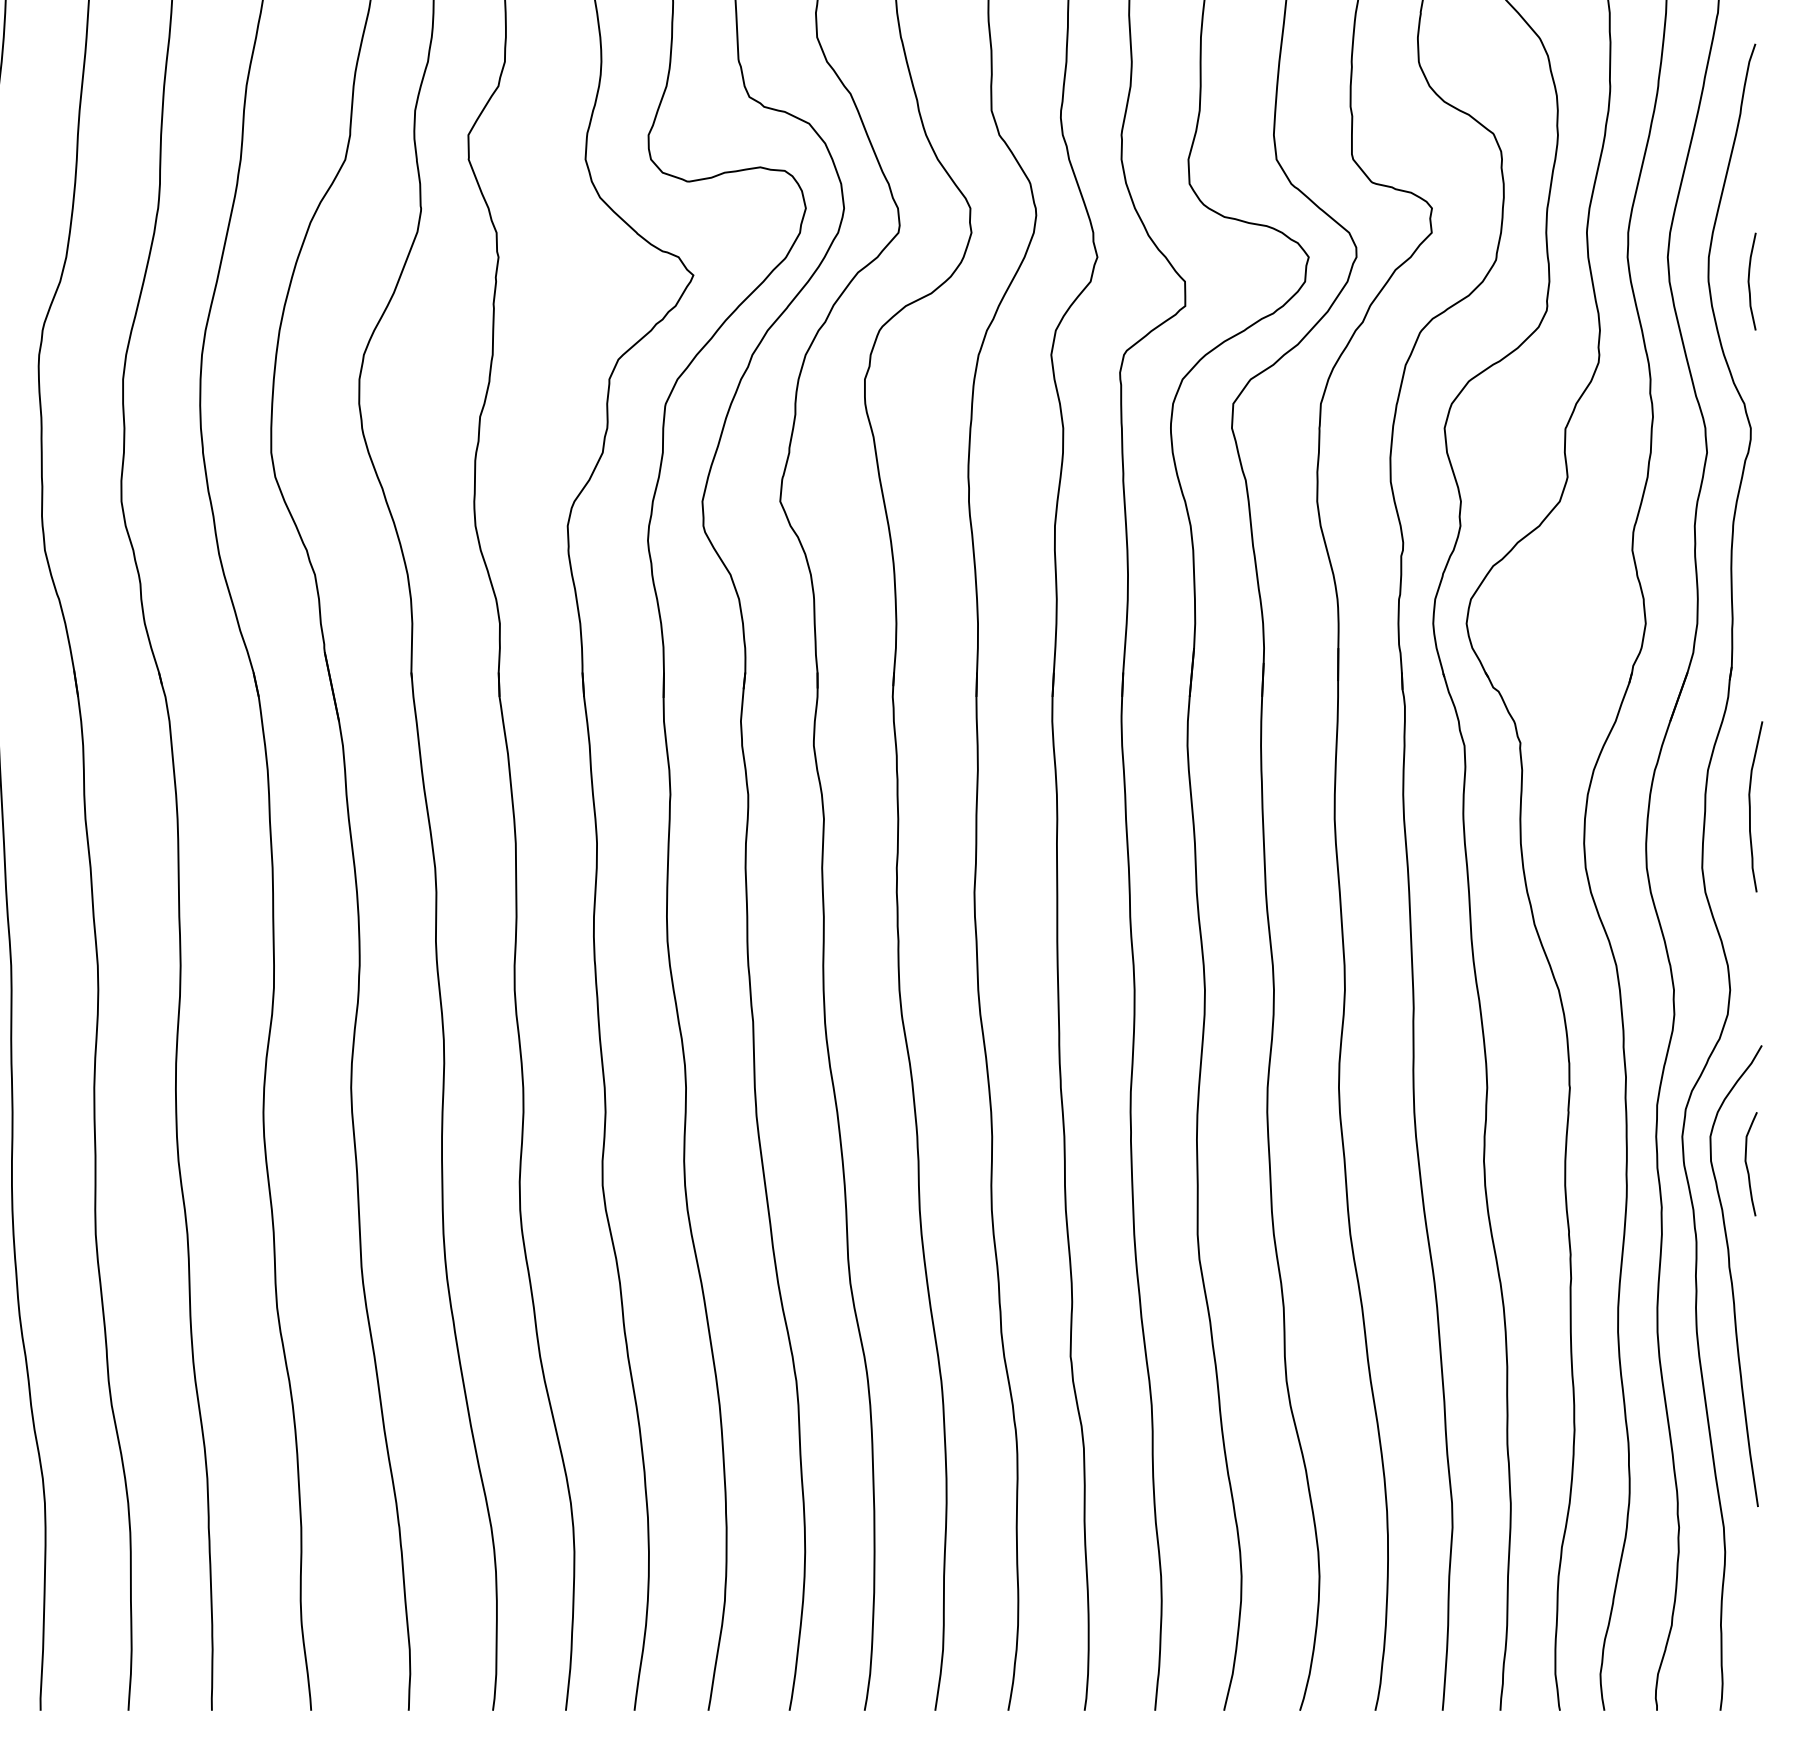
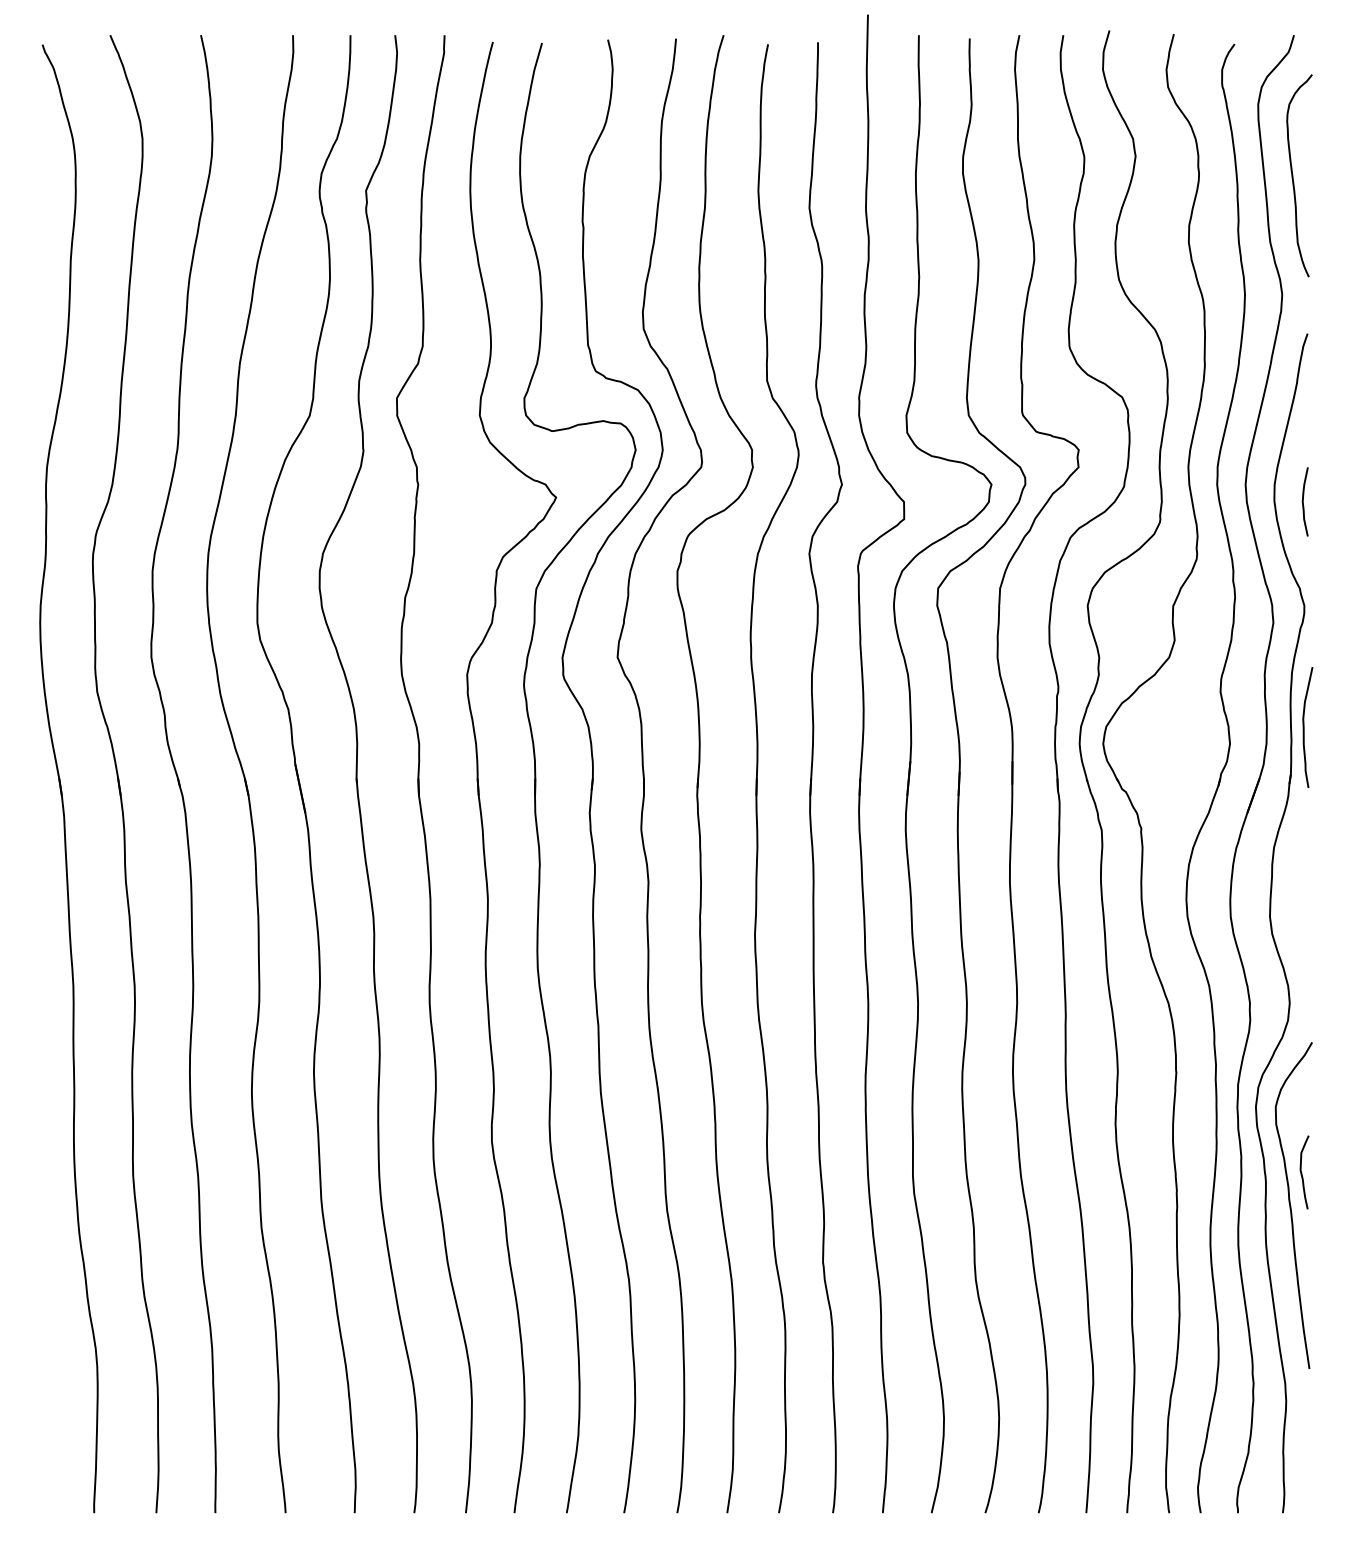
curve: (1751, 806) -> (1304, 727), moved
curve: (1748, 1165) -> (1302, 1173), moved

